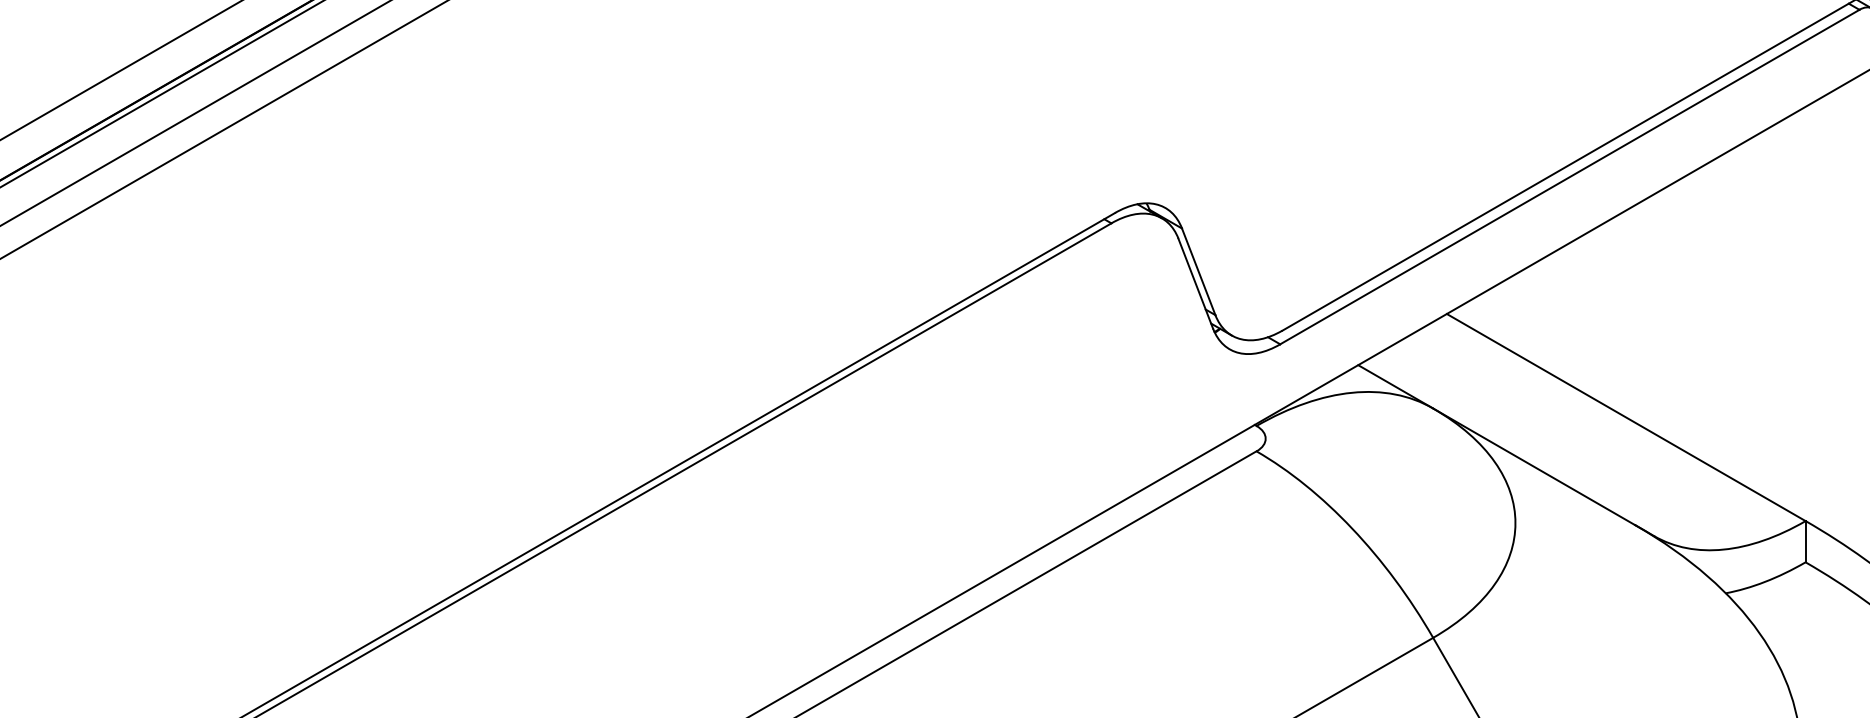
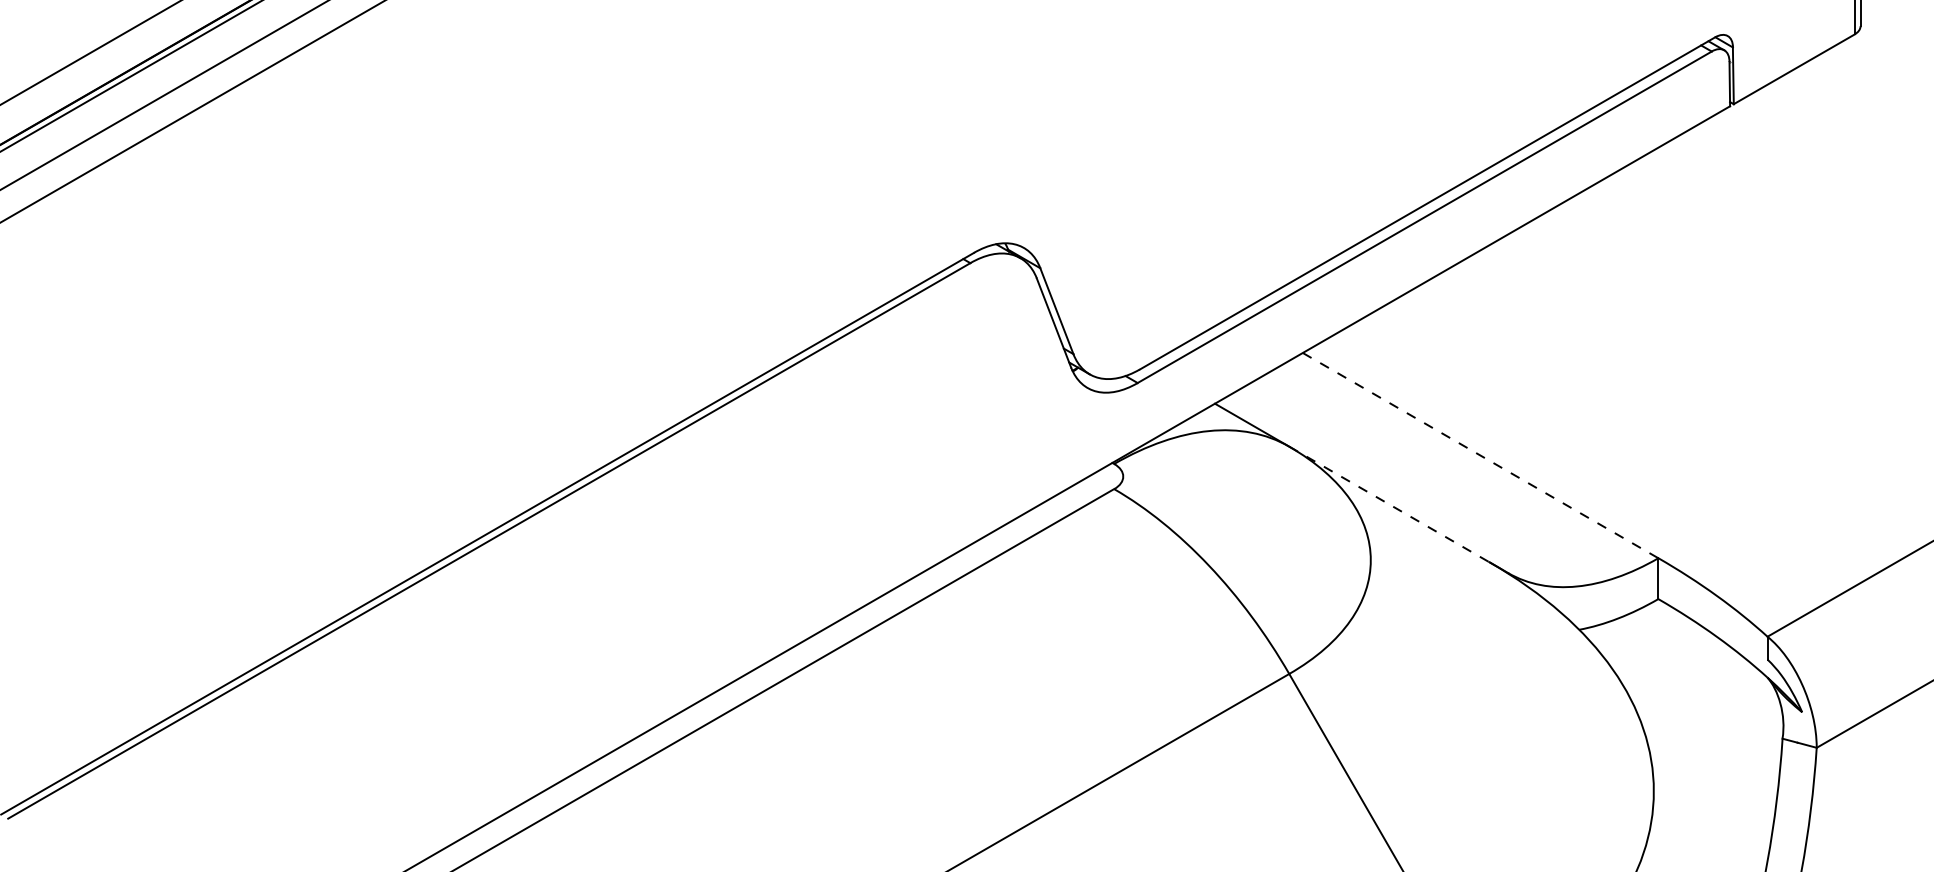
line: (1627, 417) -> (1481, 455), solid -> dashed
line: (1534, 466) -> (1389, 504), solid -> dashed

